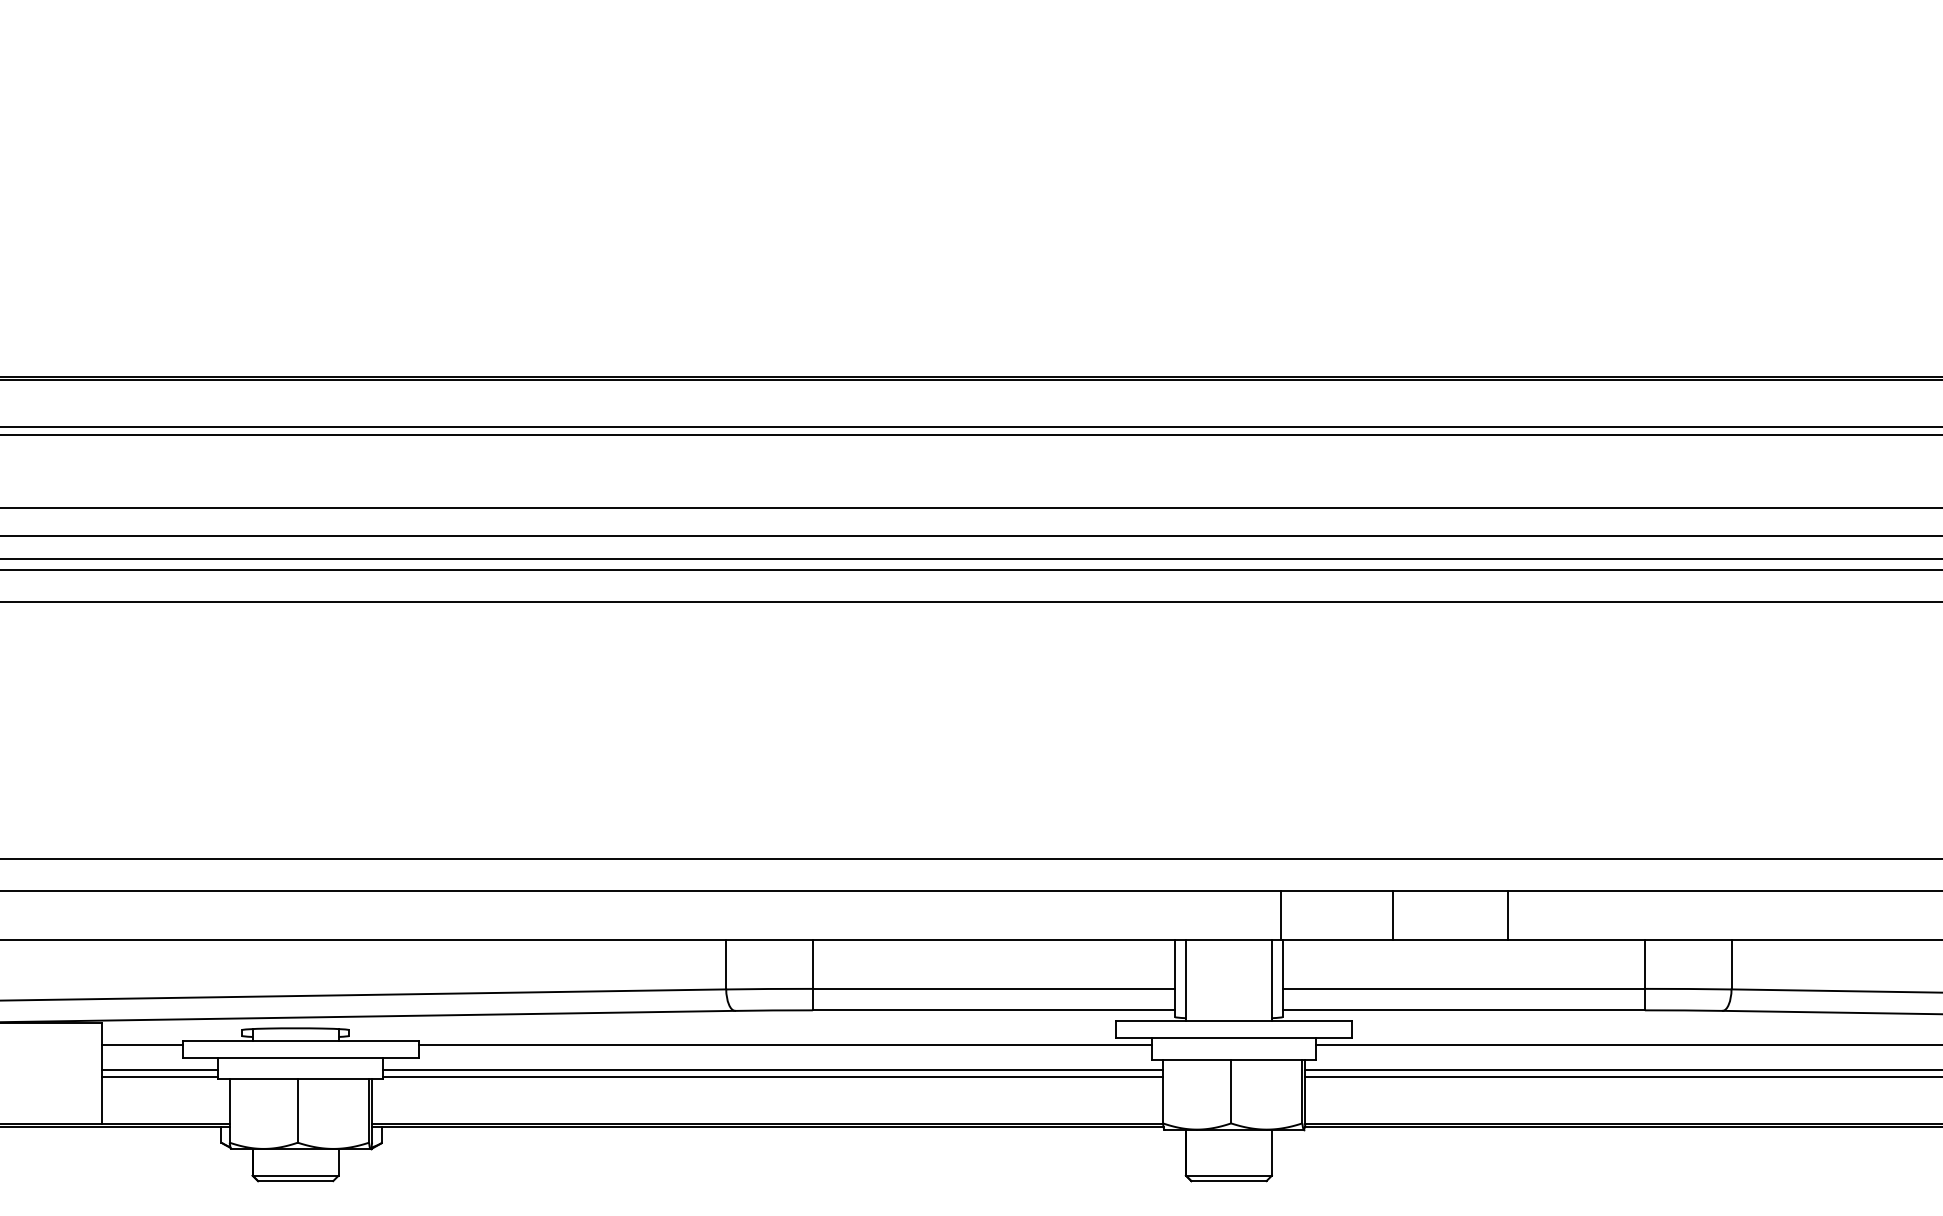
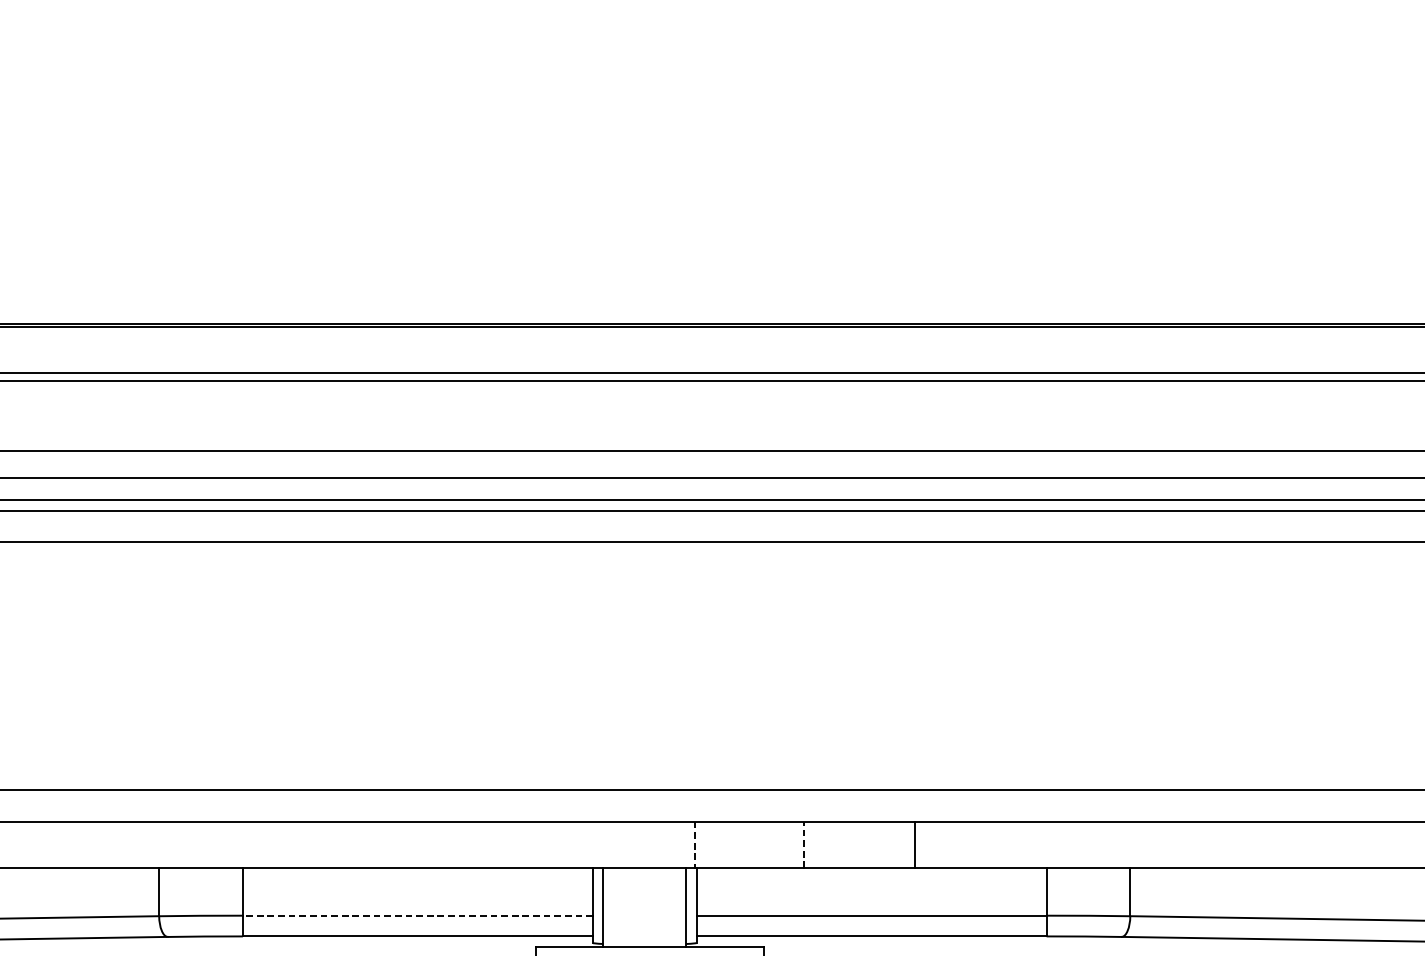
line: (1393, 915) -> (803, 844), solid -> dashed
line: (1281, 916) -> (695, 845), solid -> dashed
line: (993, 988) -> (417, 915), solid -> dashed

